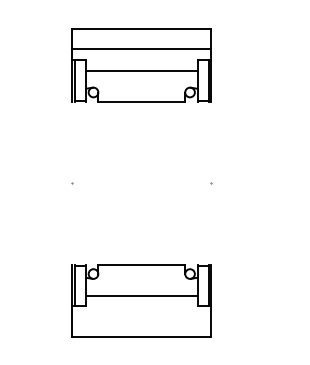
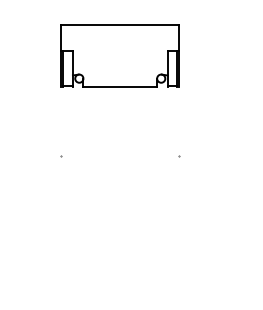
line: (142, 49) -> (120, 42), removed
line: (140, 71) -> (119, 60), removed
part: (140, 300) -> (119, 255), removed

